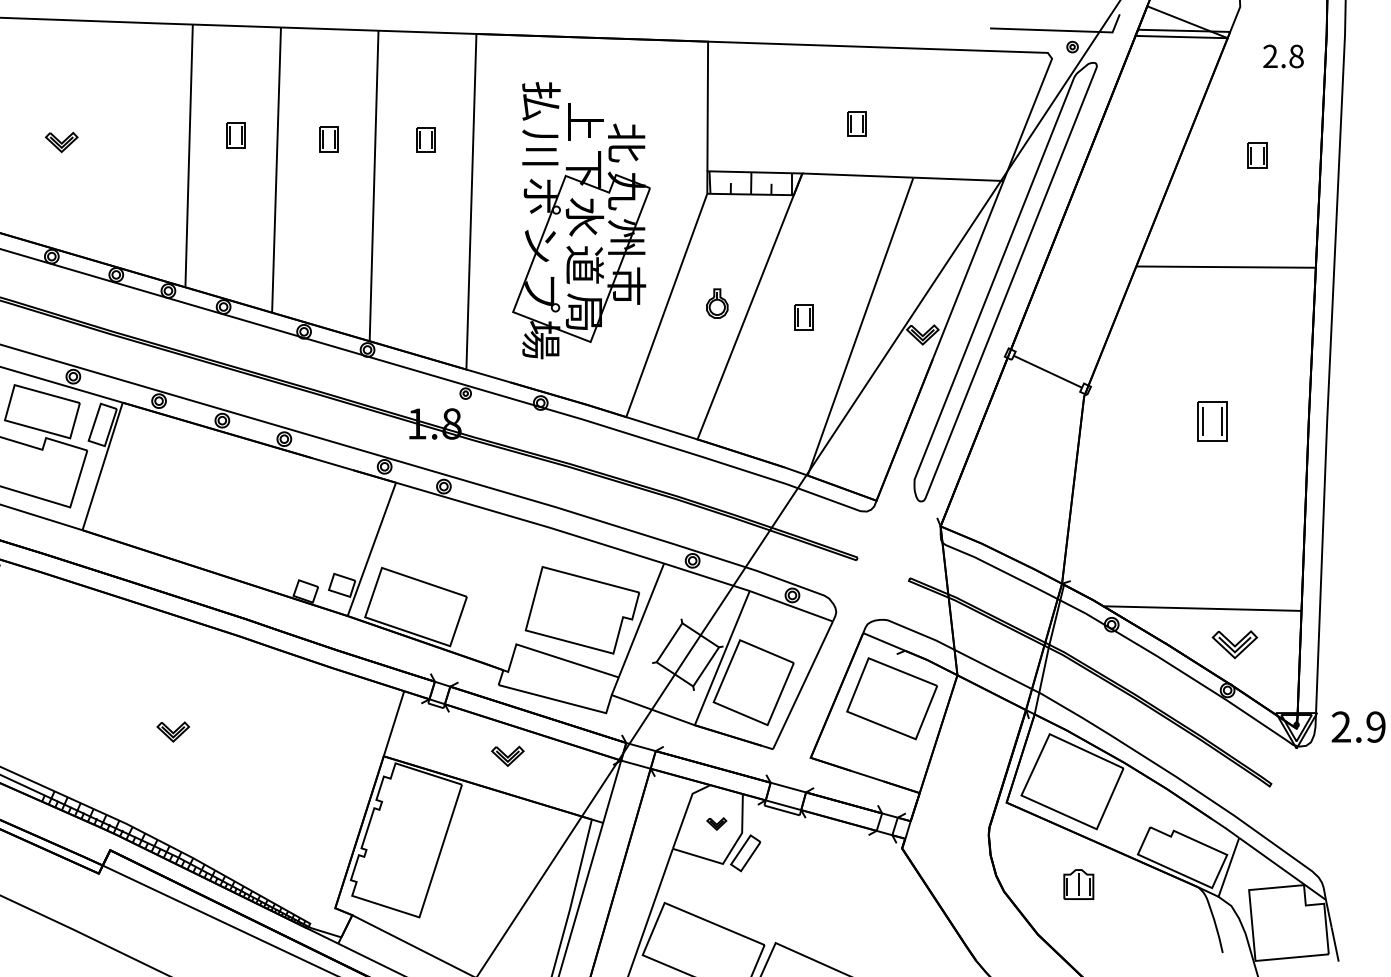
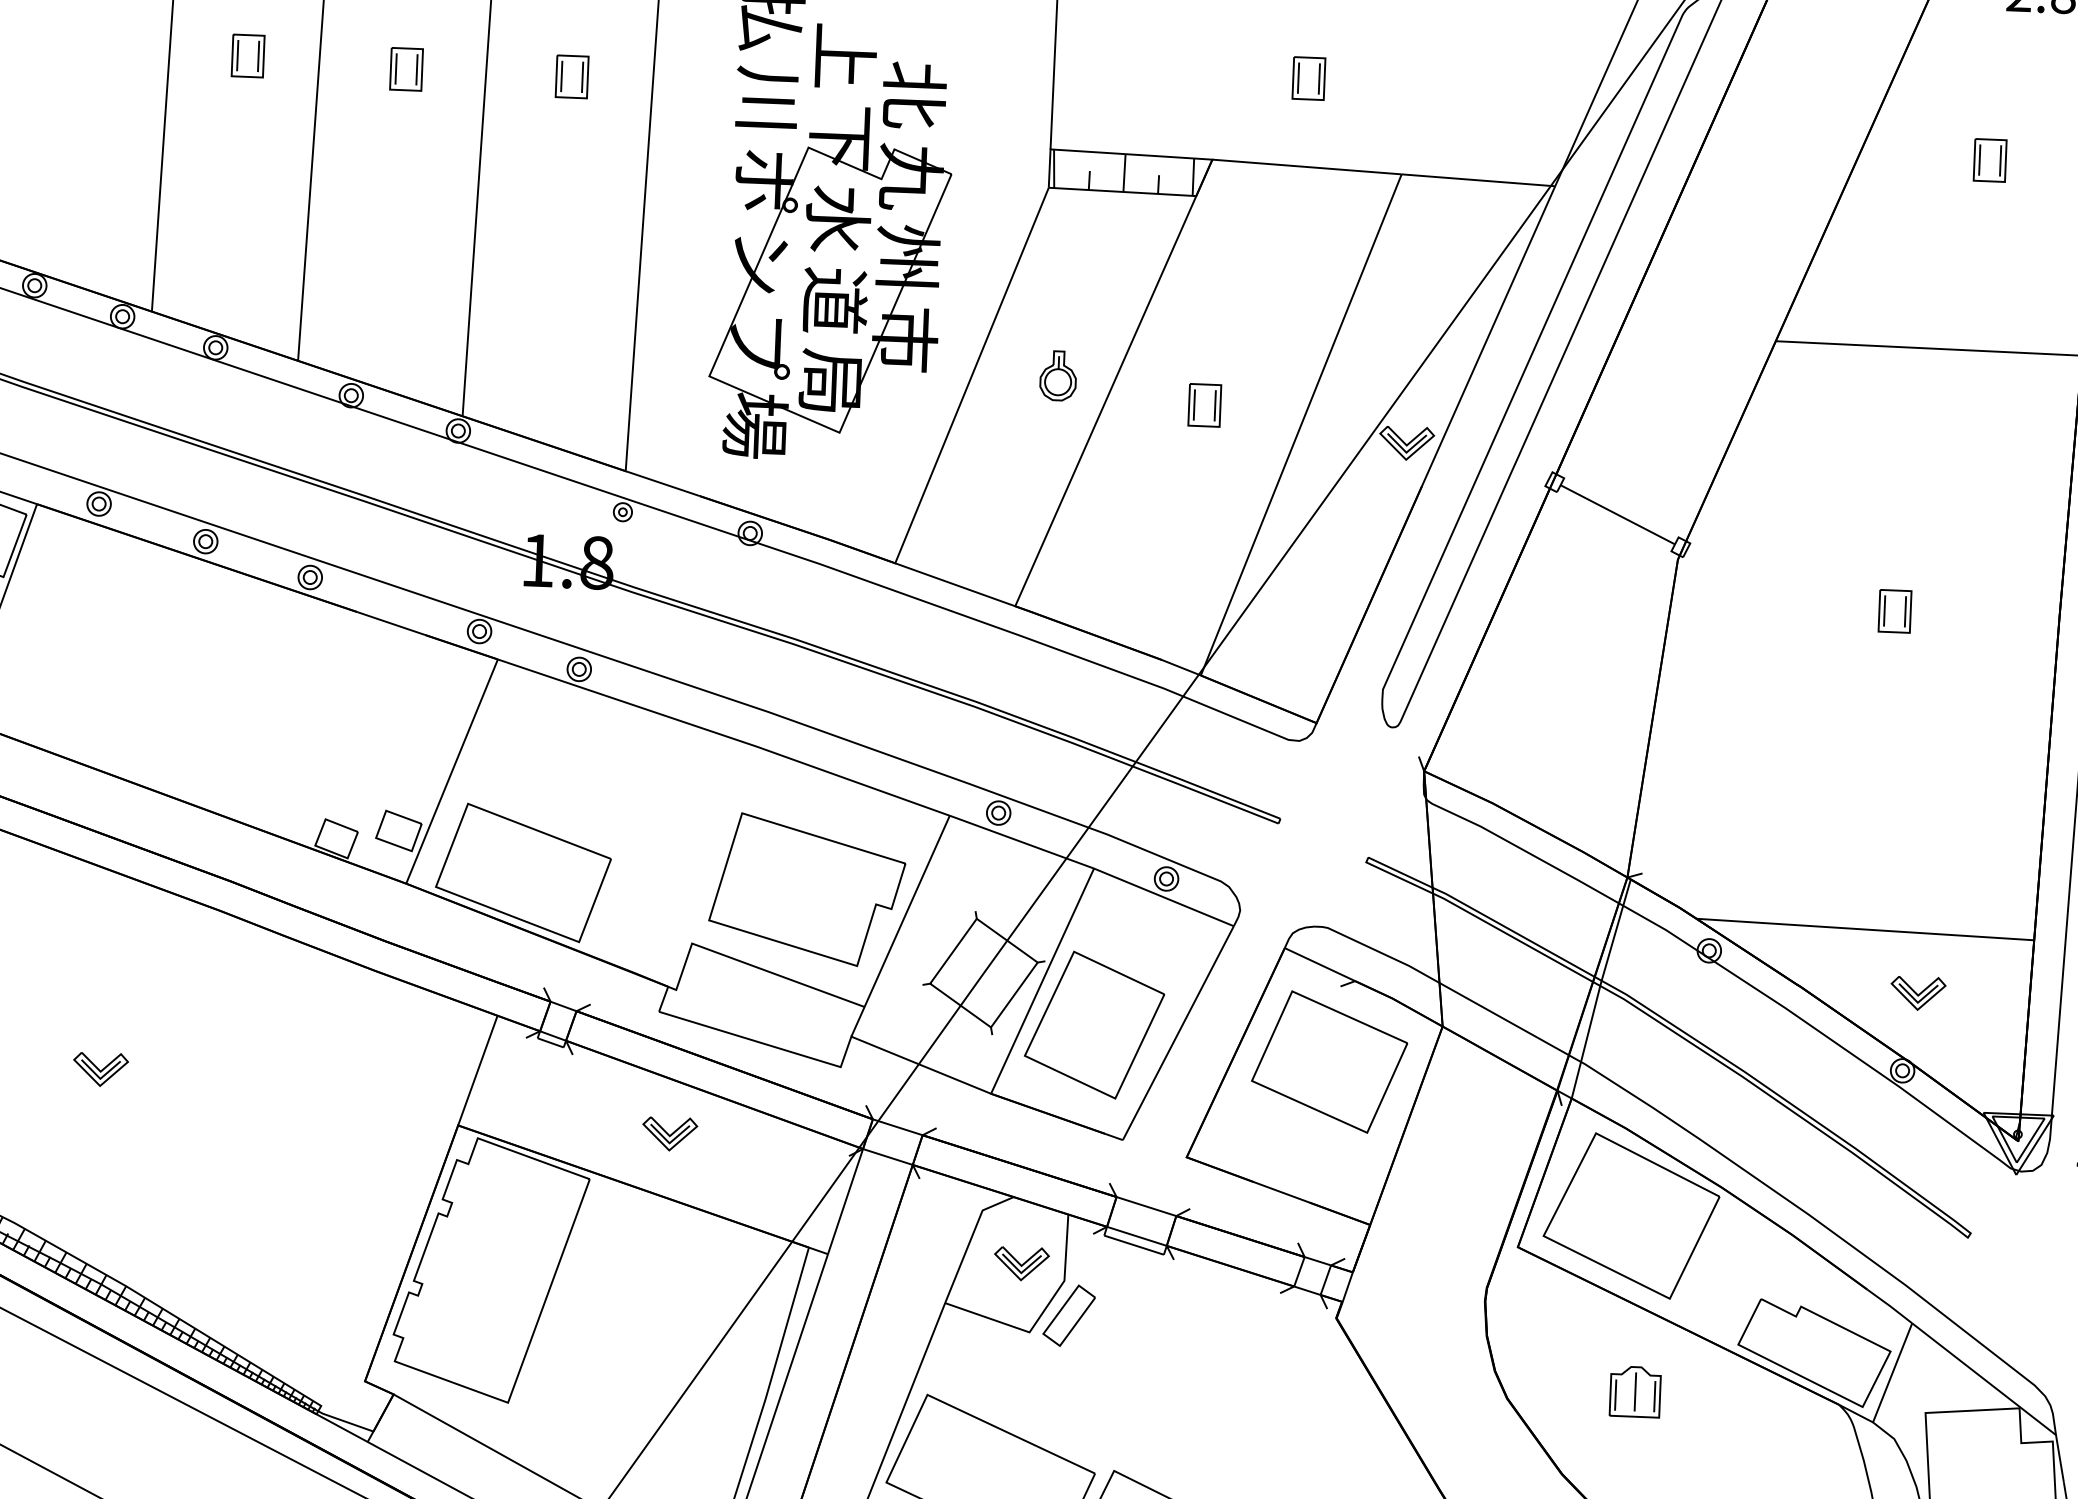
part: (1212, 421) -> (1895, 610), size x0.62
part: (1234, 644) -> (1917, 992), size x0.71
part: (716, 823) -> (1021, 1262), size x1.67

